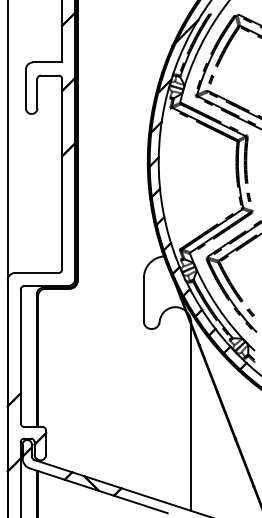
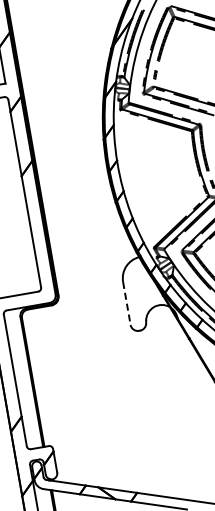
line: (143, 299) -> (126, 303), solid -> dashed
line: (191, 417) -> (193, 411), removed

